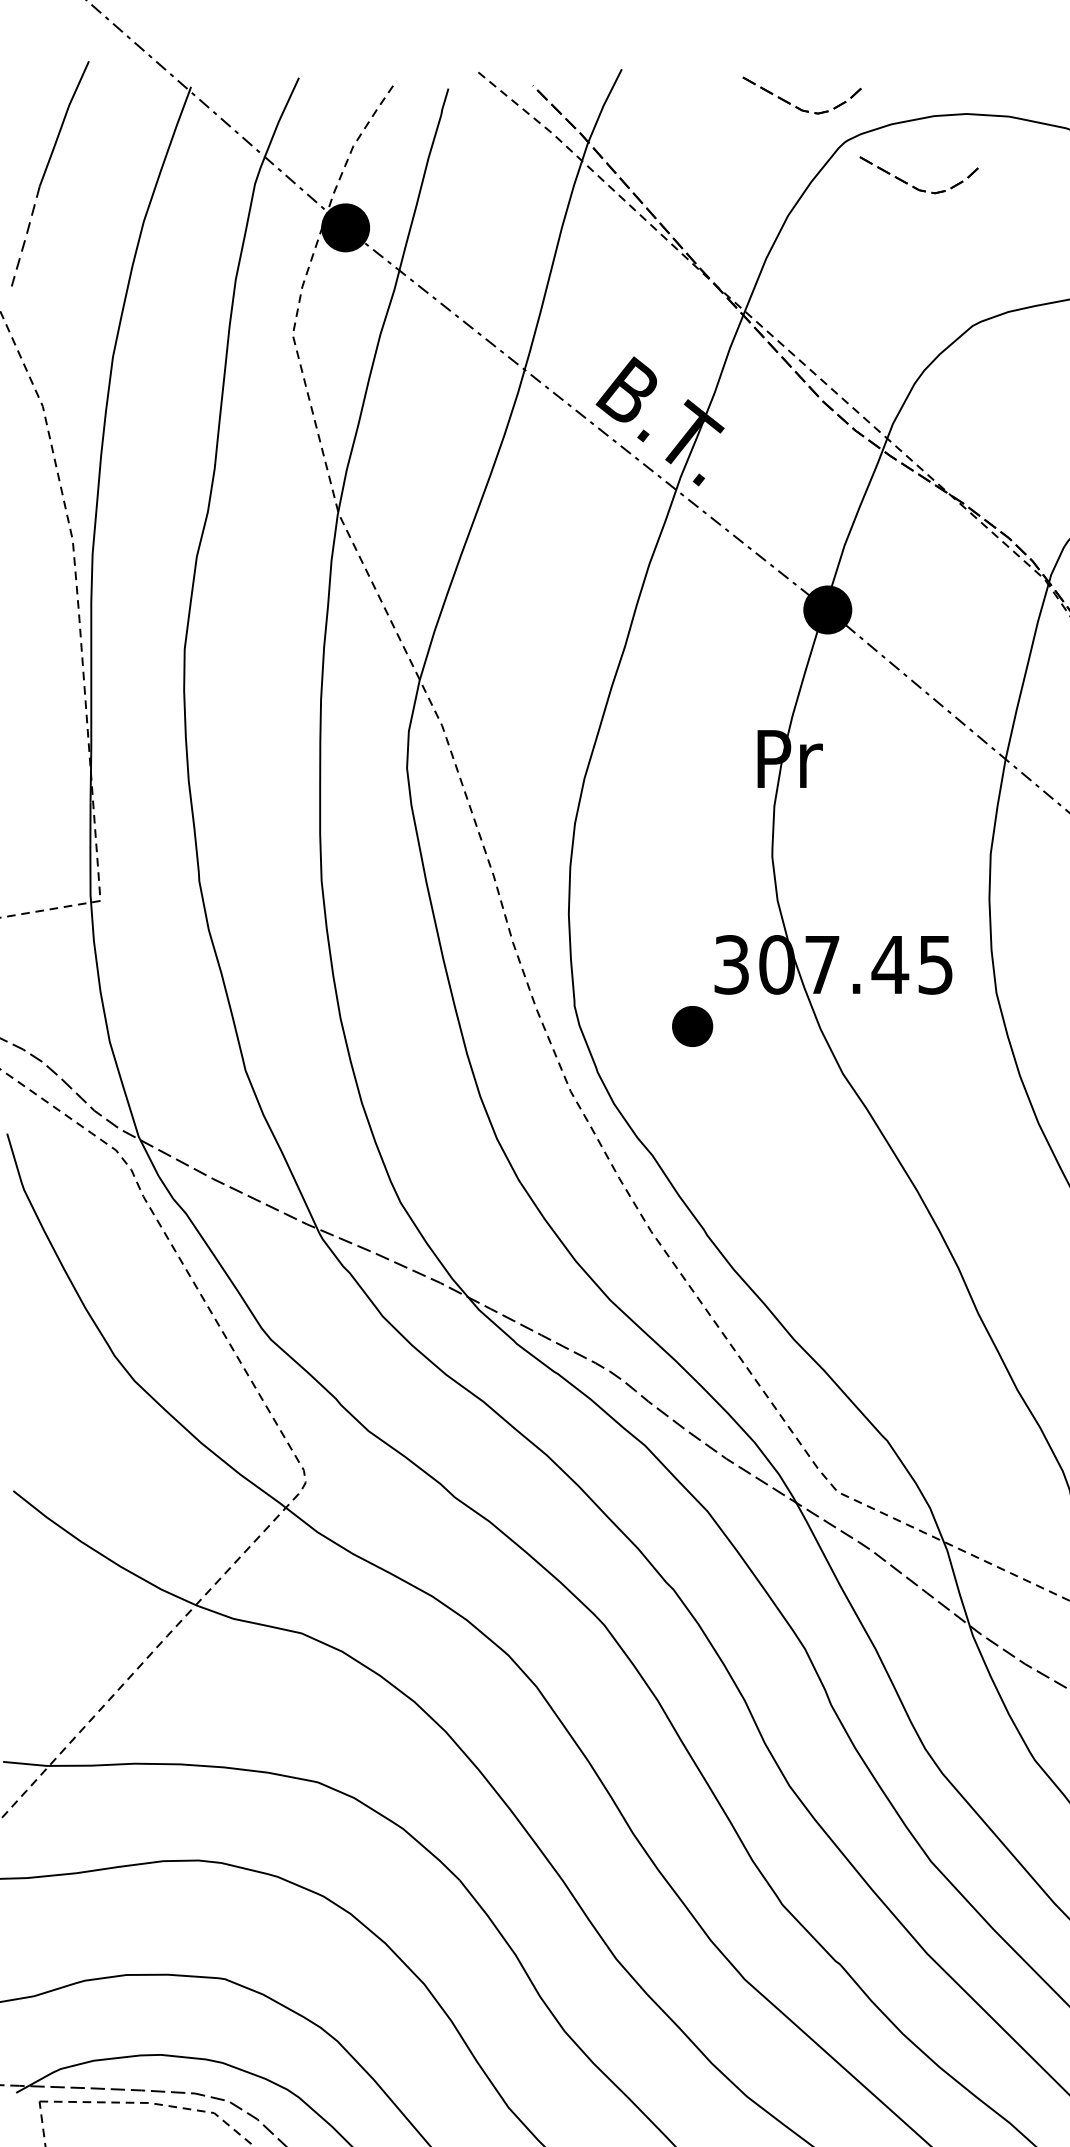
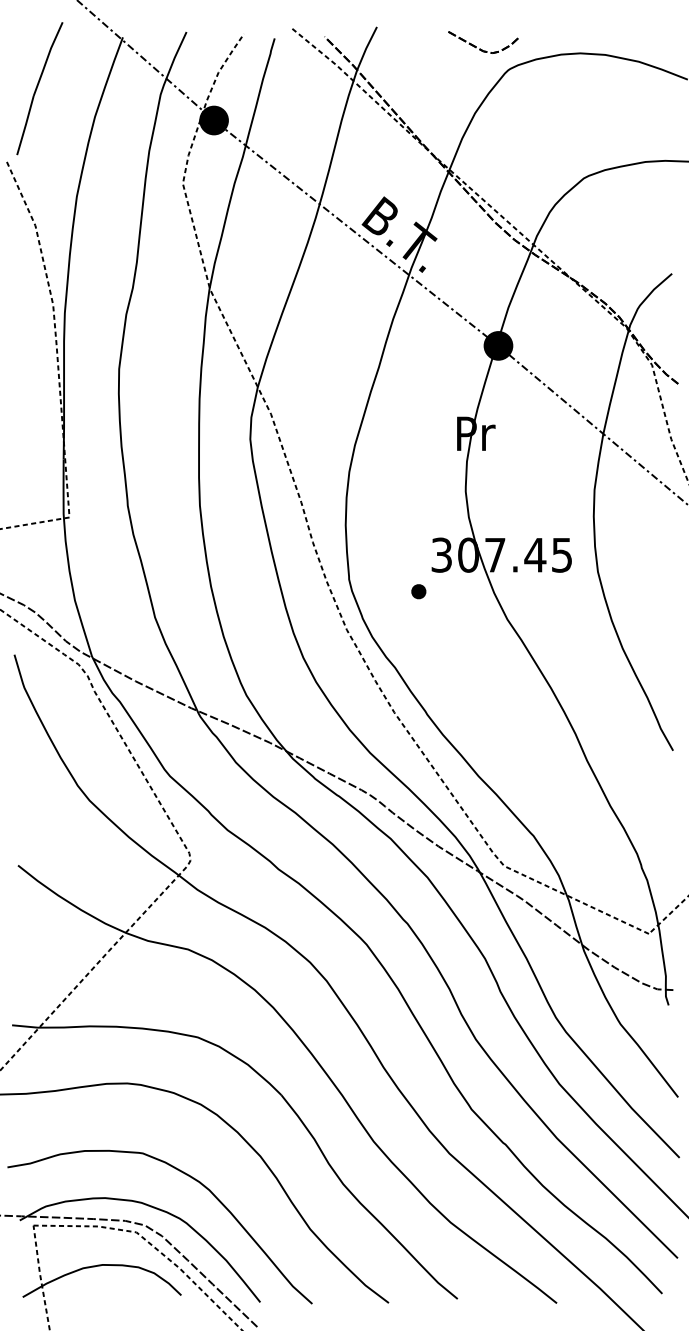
part: (914, 185) -> (549, 95), removed
line: (25, 236) -> (25, 125), dashed -> solid
part: (692, 1026) -> (418, 591), size x0.62

